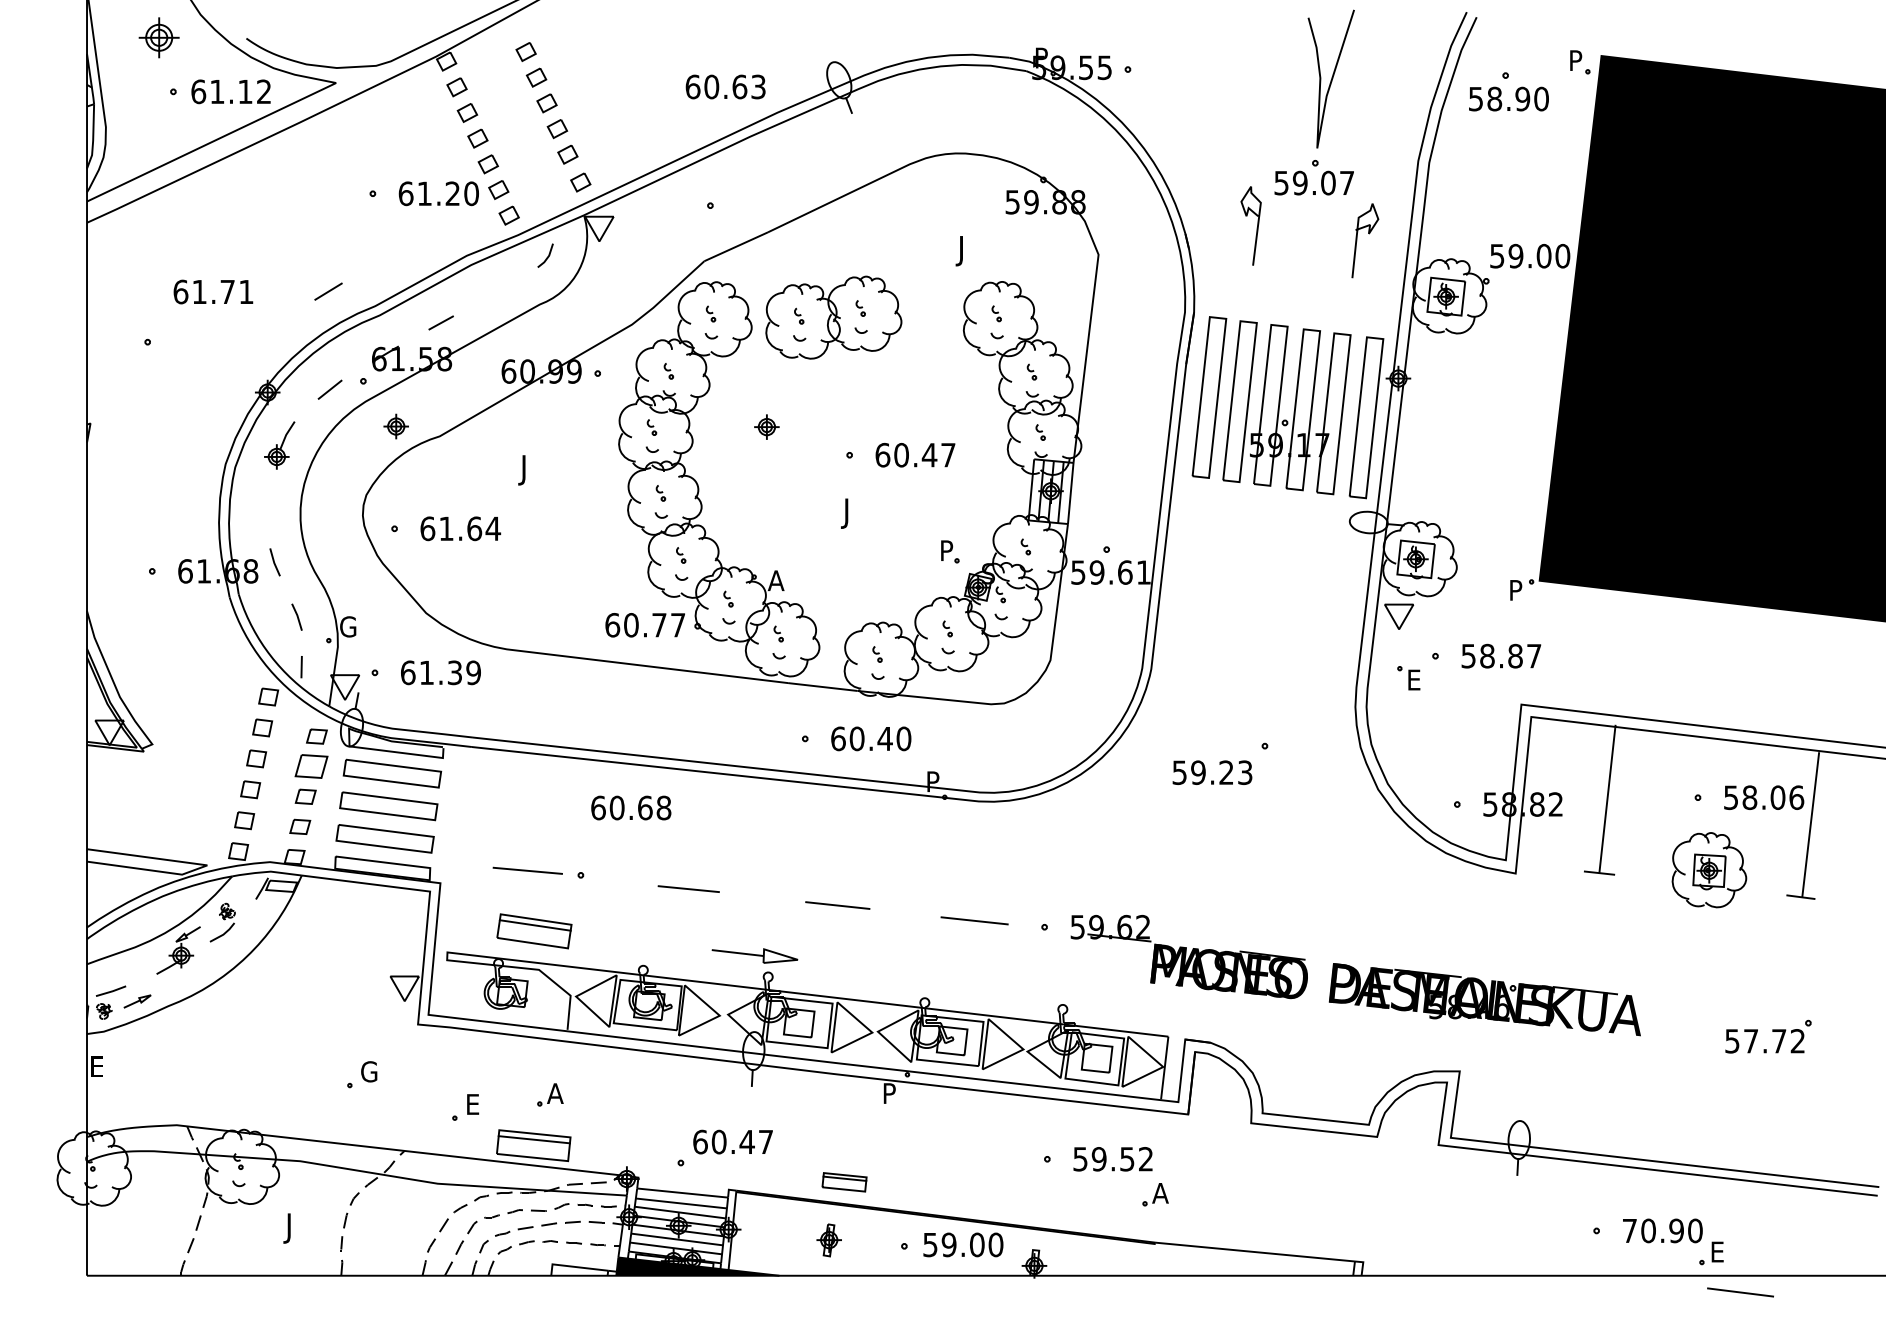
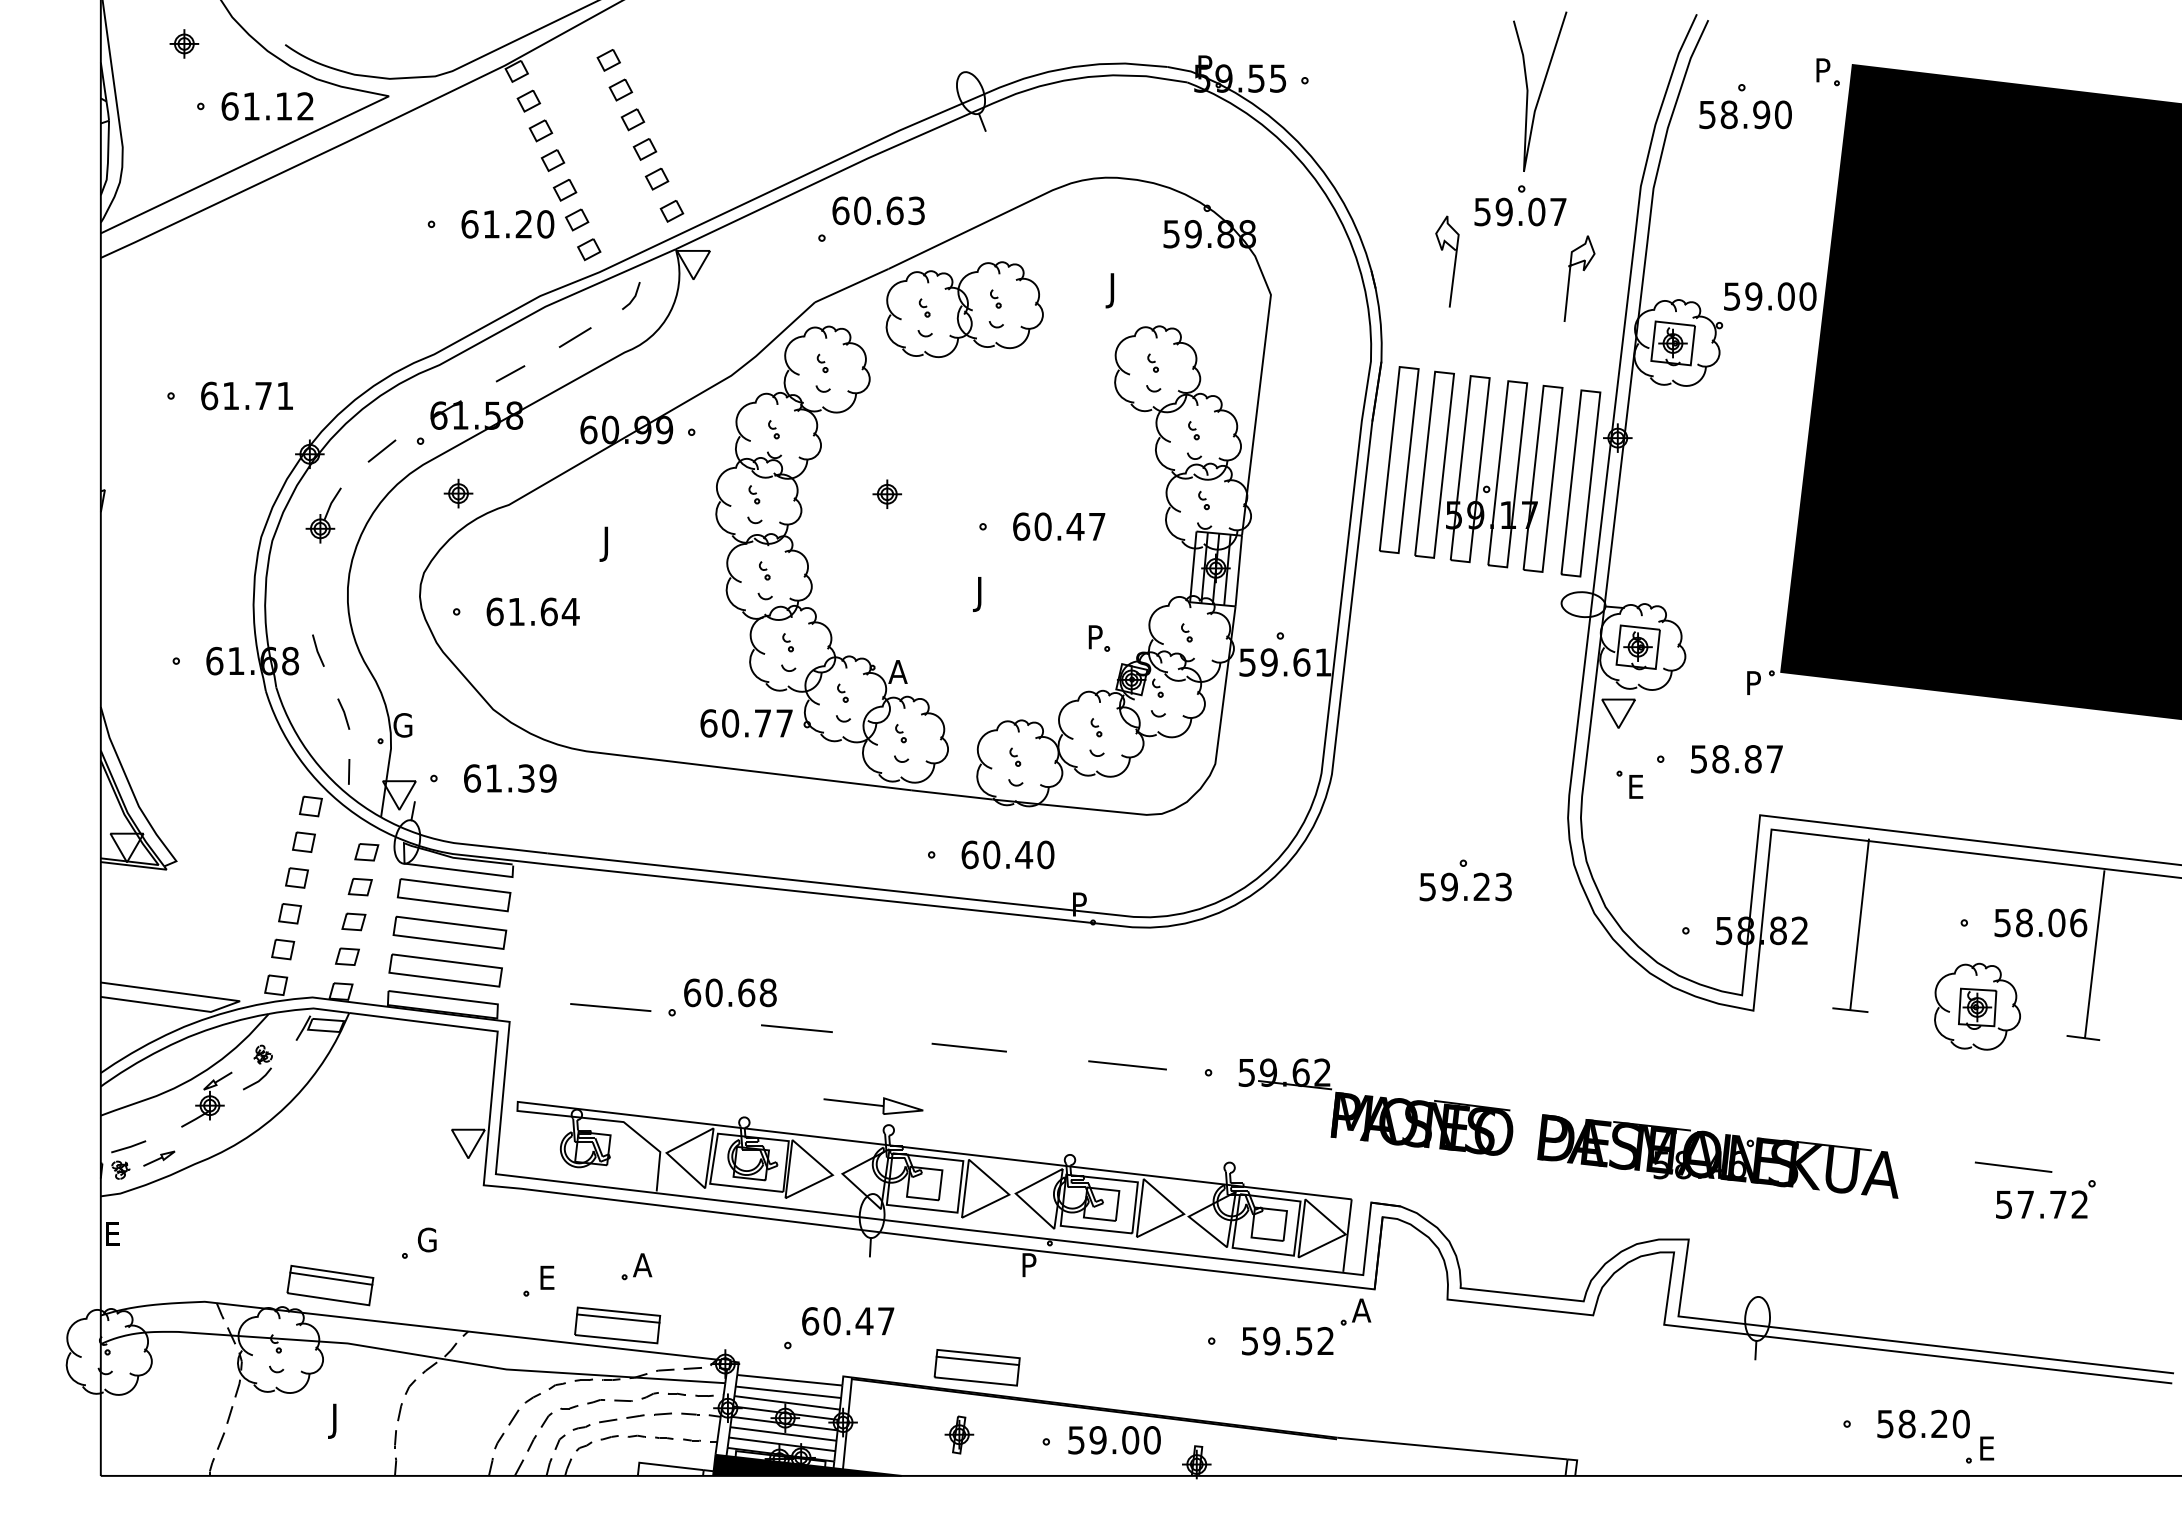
part: (159, 37) -> (184, 43), size x0.62
text: (725, 86) -> (878, 210), moved
text: (212, 291) -> (246, 395), moved
line: (327, 291) -> (574, 337), moved
part: (833, 317) -> (964, 309), moved
part: (310, 767) -> (359, 887), size x0.62
text: (1212, 772) -> (1465, 886), moved
text: (631, 807) -> (730, 992), moved
part: (534, 931) -> (330, 1285), moved
part: (844, 1182) -> (976, 1367), size x1.67
part: (1155, 1194) -> (1355, 1311), moved
text: (1653, 1231) -> (1912, 1424), 70.90 -> 58.20
line: (1740, 1291) -> (2013, 1166), moved

